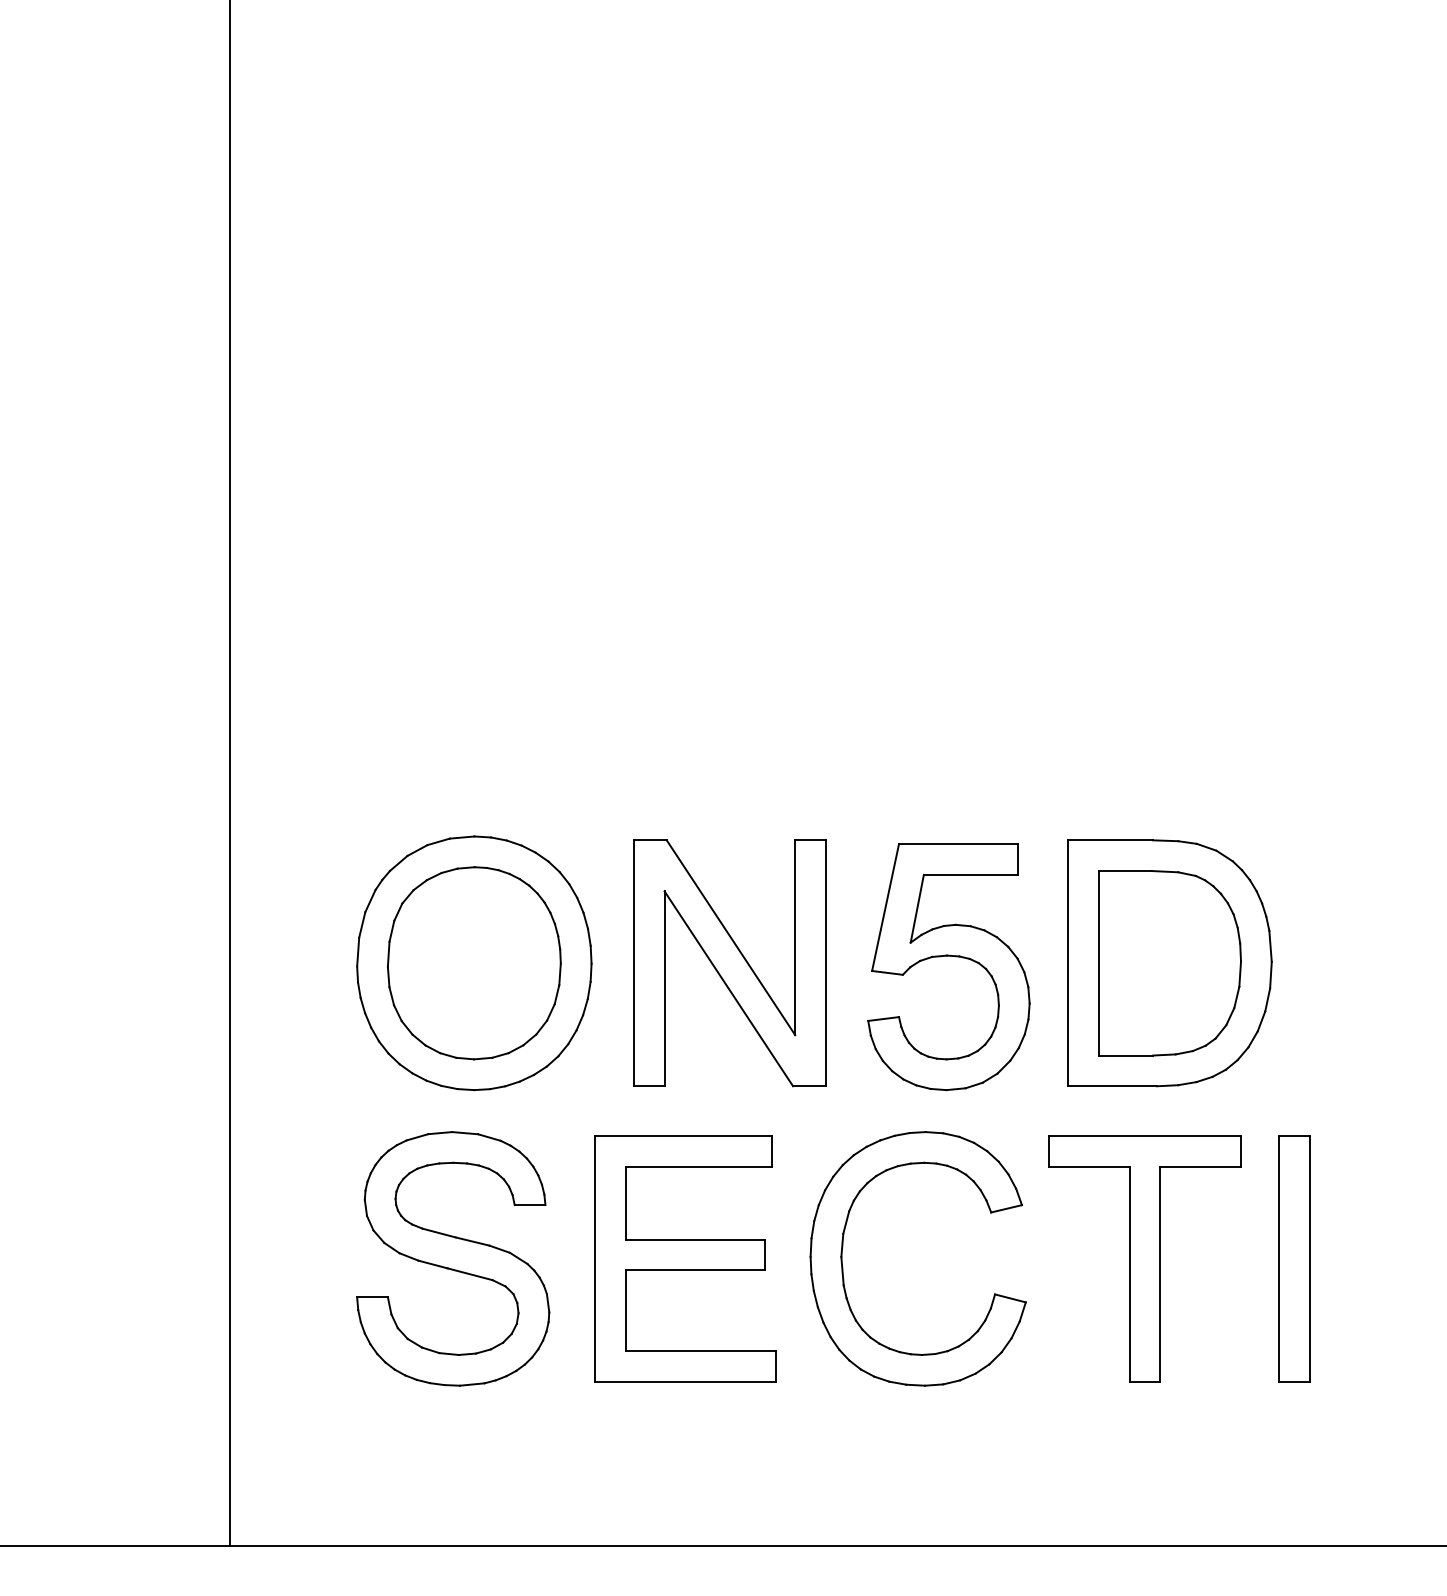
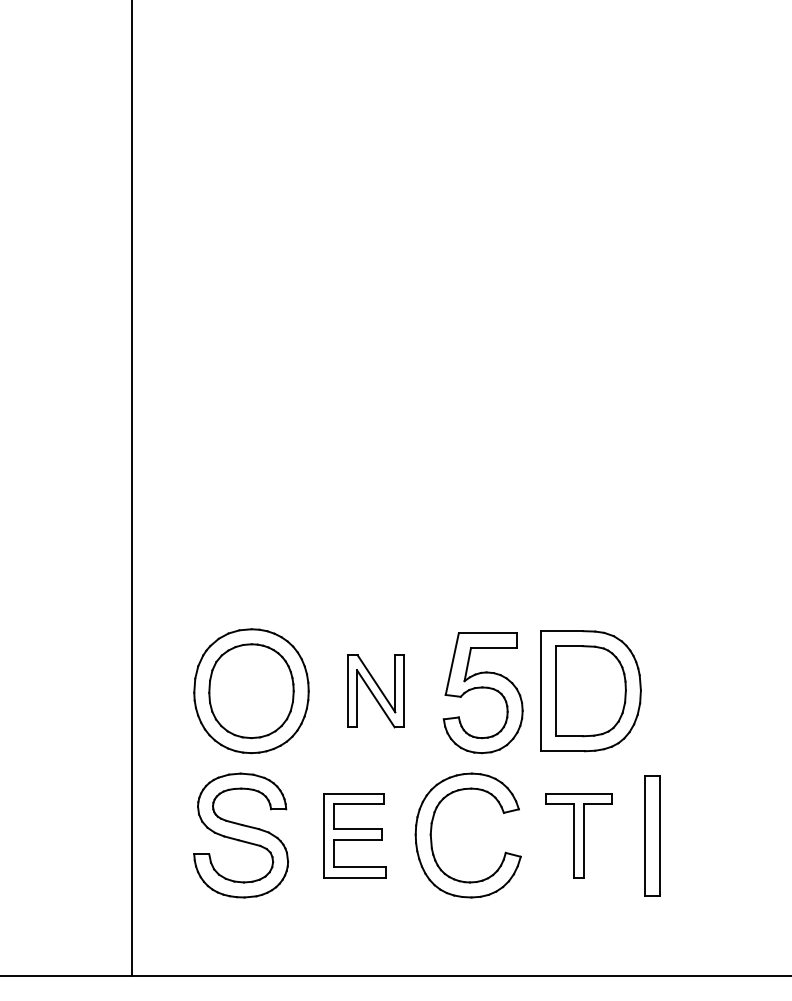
part: (728, 963) -> (375, 691), size x0.6
part: (685, 1258) -> (354, 835), size x0.7
part: (1143, 1258) -> (578, 835), size x0.7

